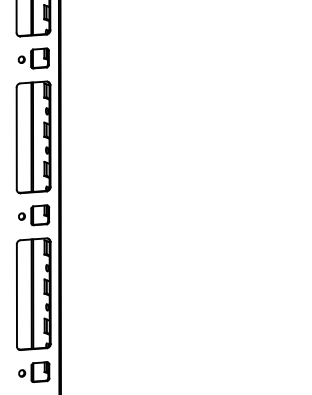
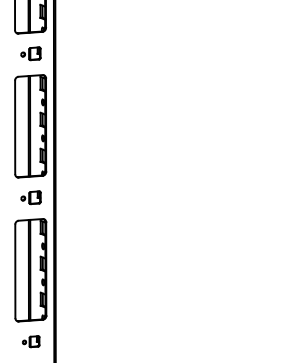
part: (33, 58) -> (30, 53), size x0.7
part: (33, 214) -> (30, 197), size x0.7
part: (33, 371) -> (30, 341), size x0.6

